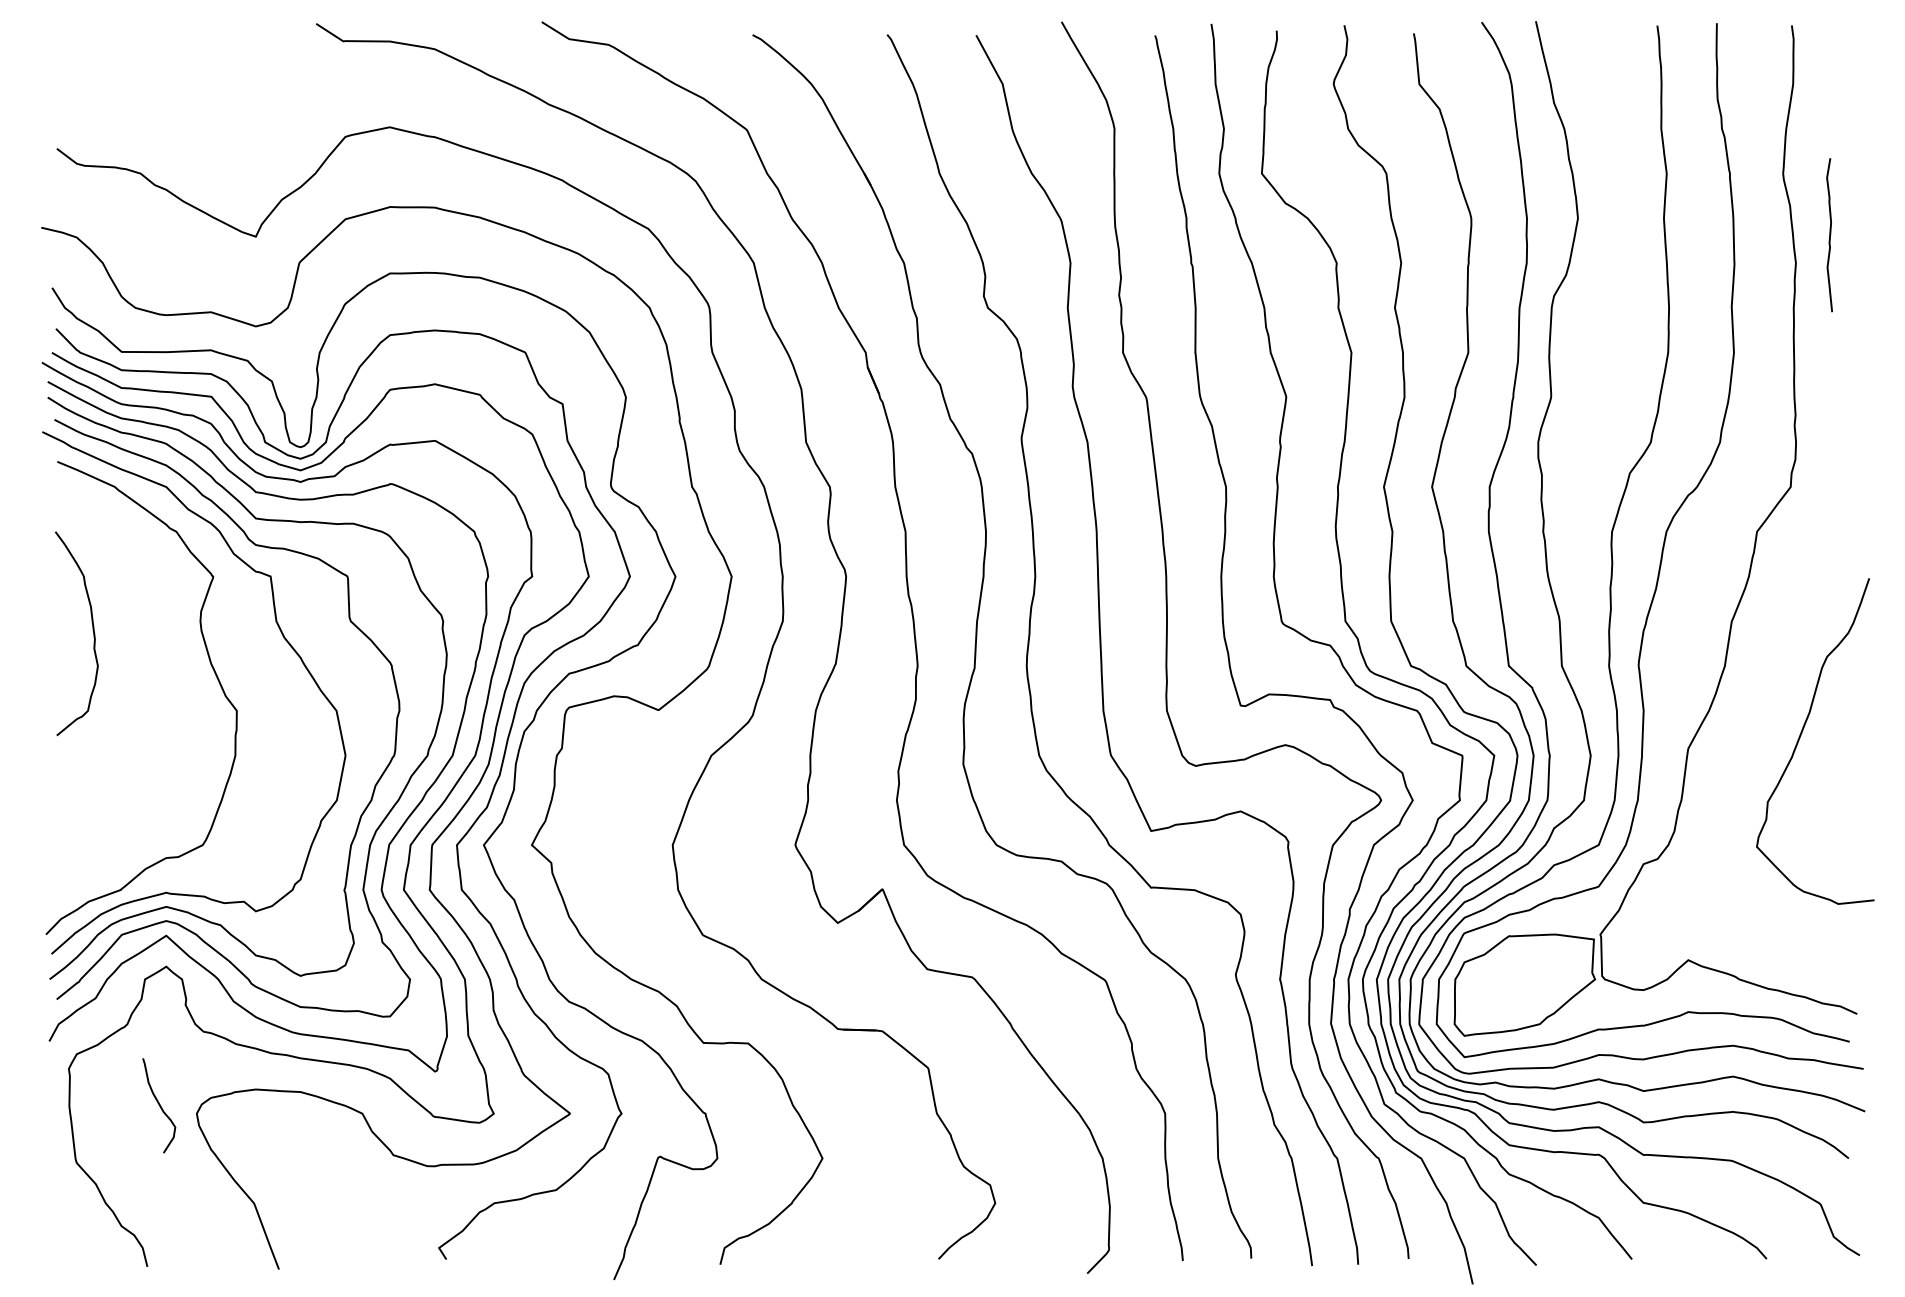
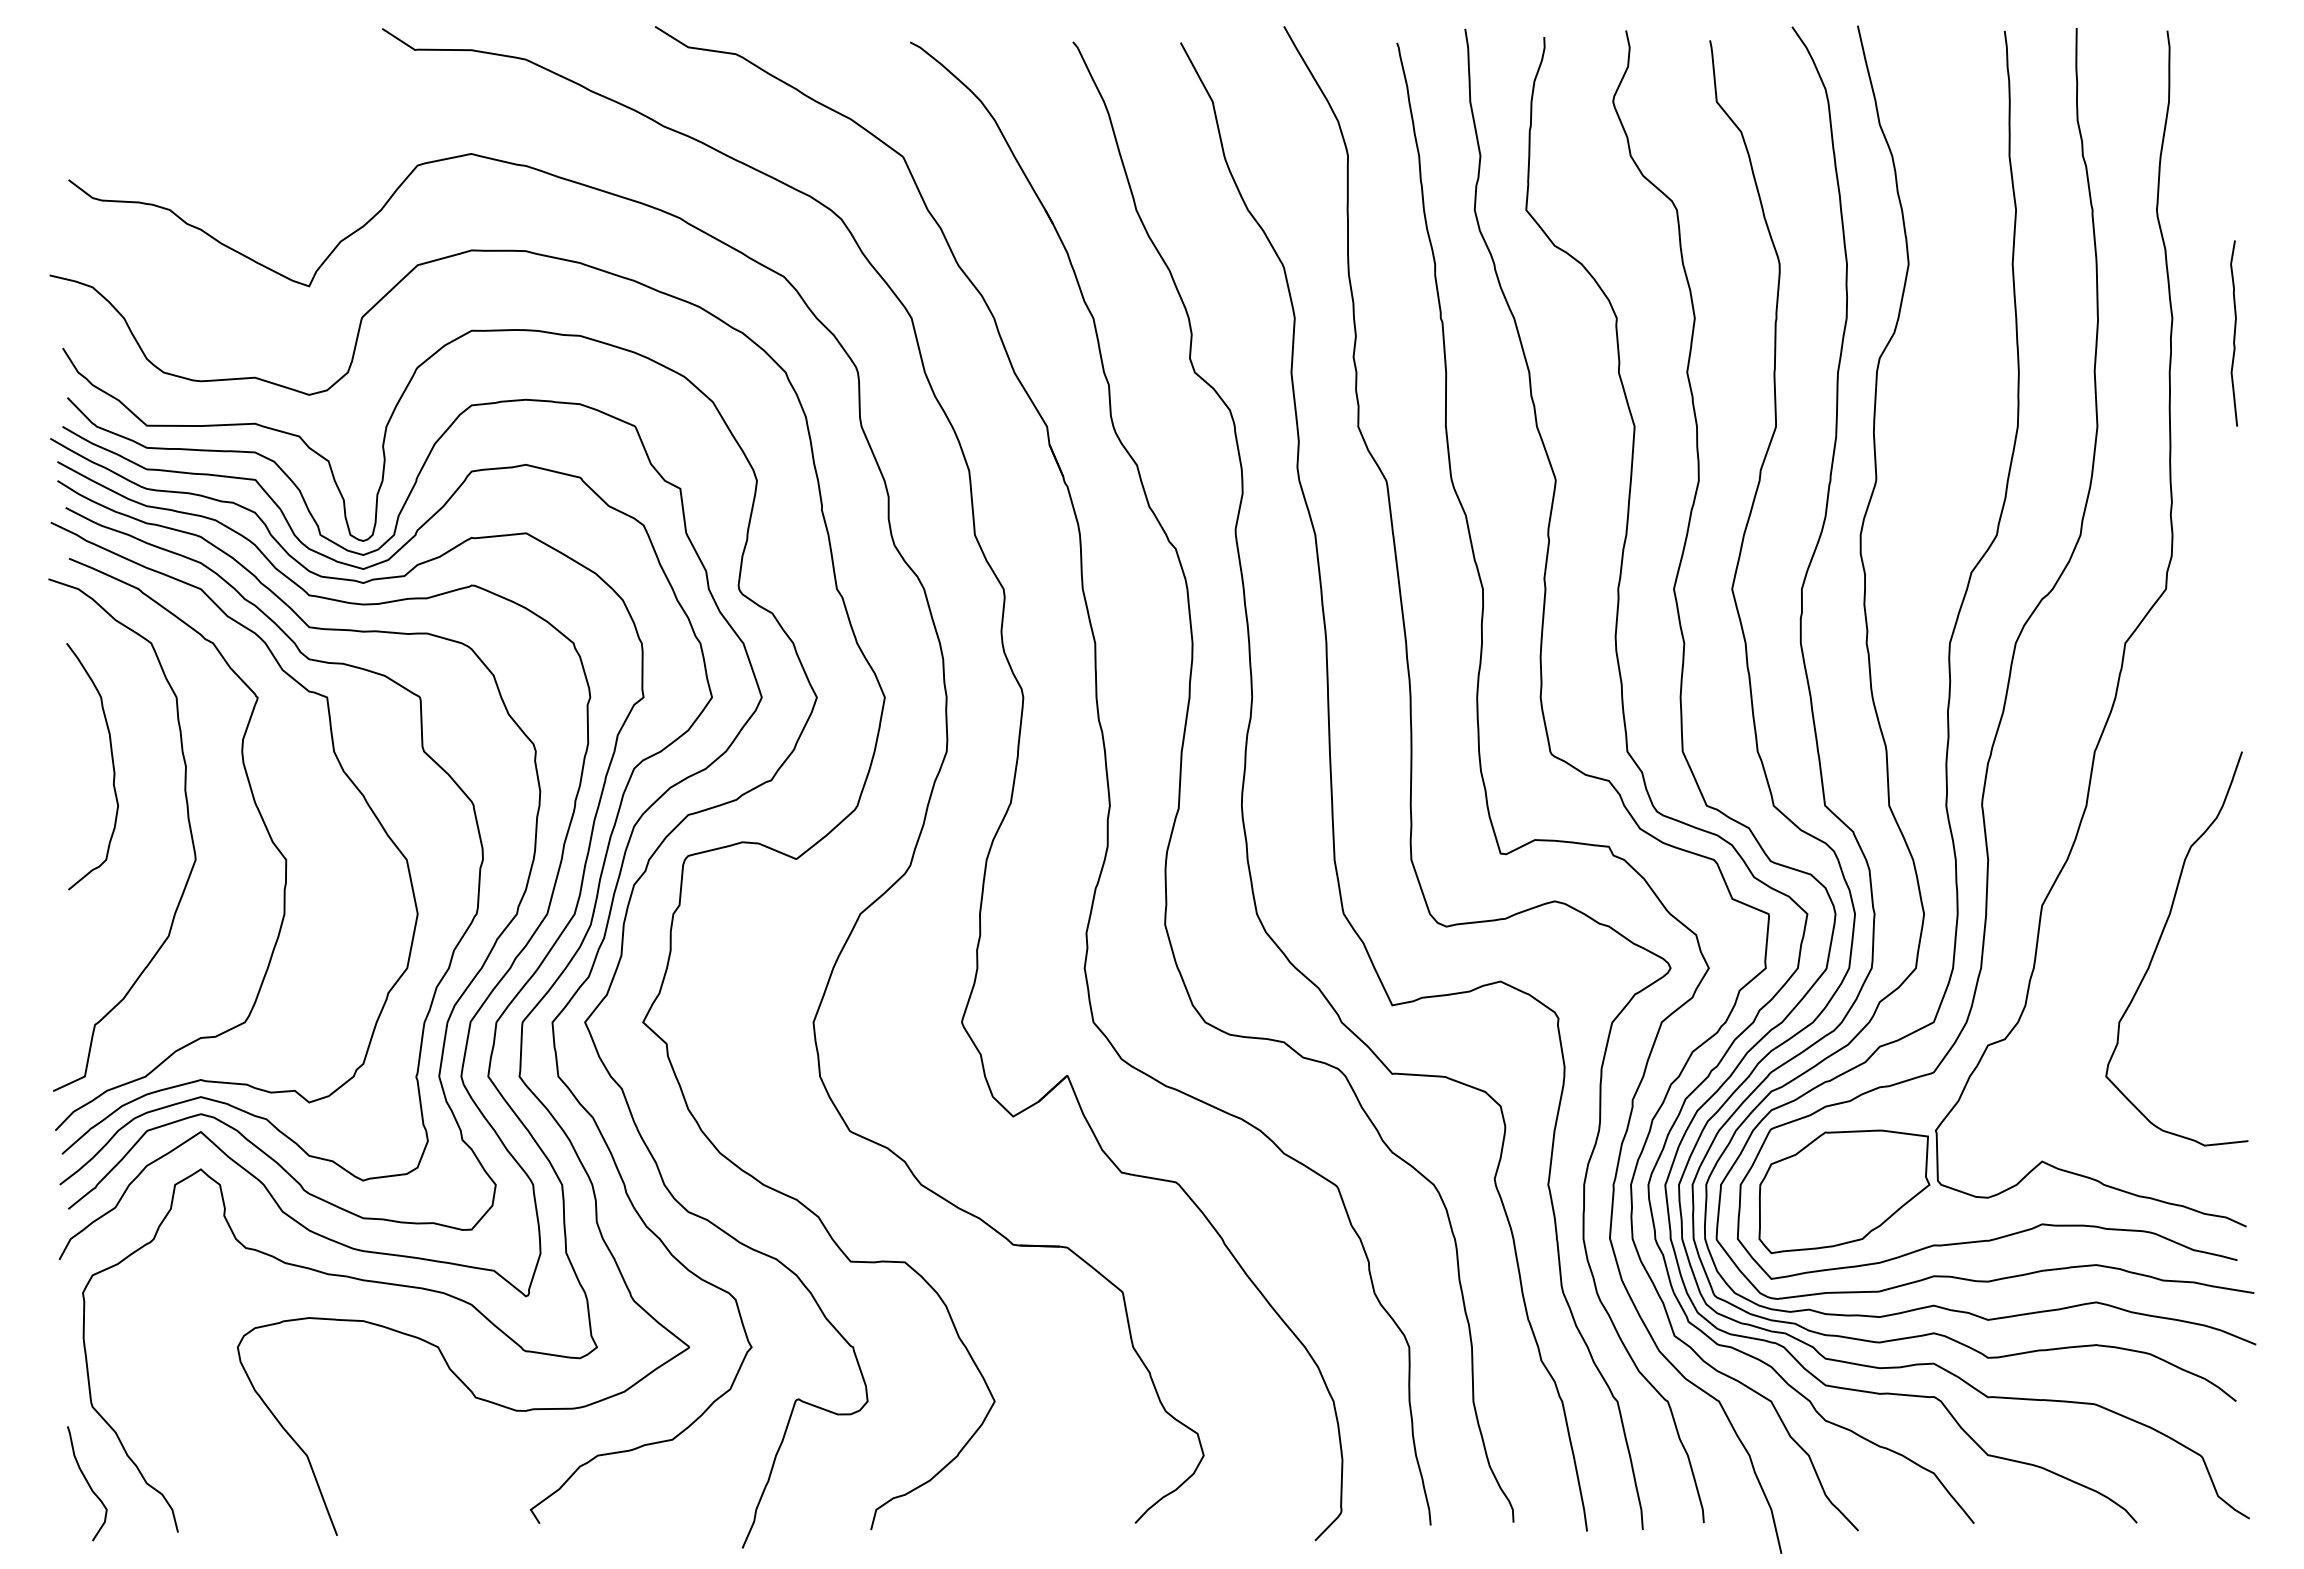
curve: (1829, 235) -> (2233, 333), moved
curve: (155, 677) -> (187, 819), added
curve: (1801, 734) -> (2160, 940), moved
curve: (159, 1105) -> (87, 1483), moved

